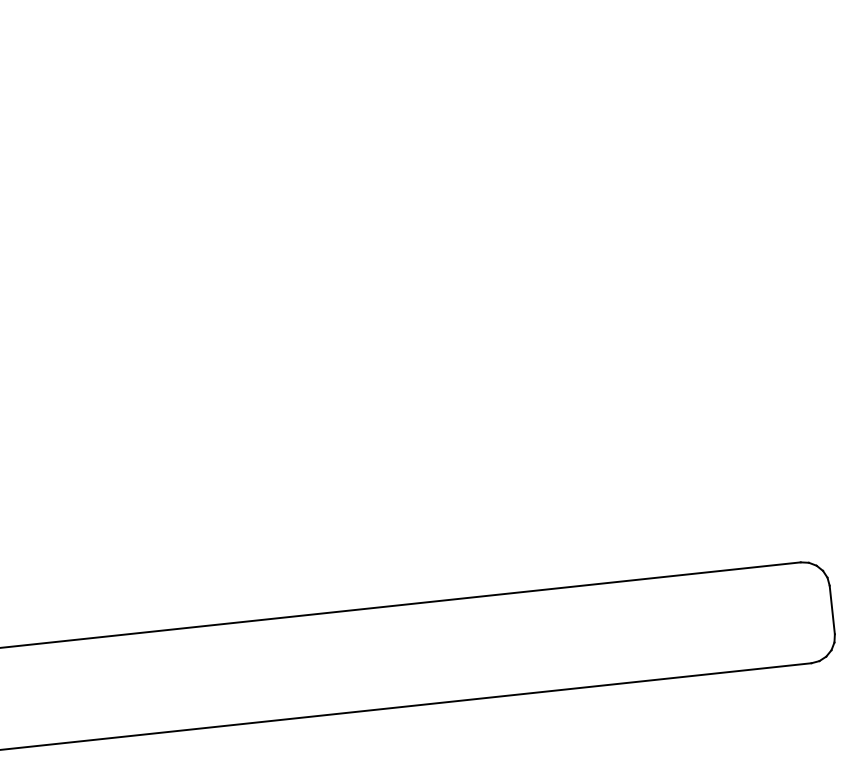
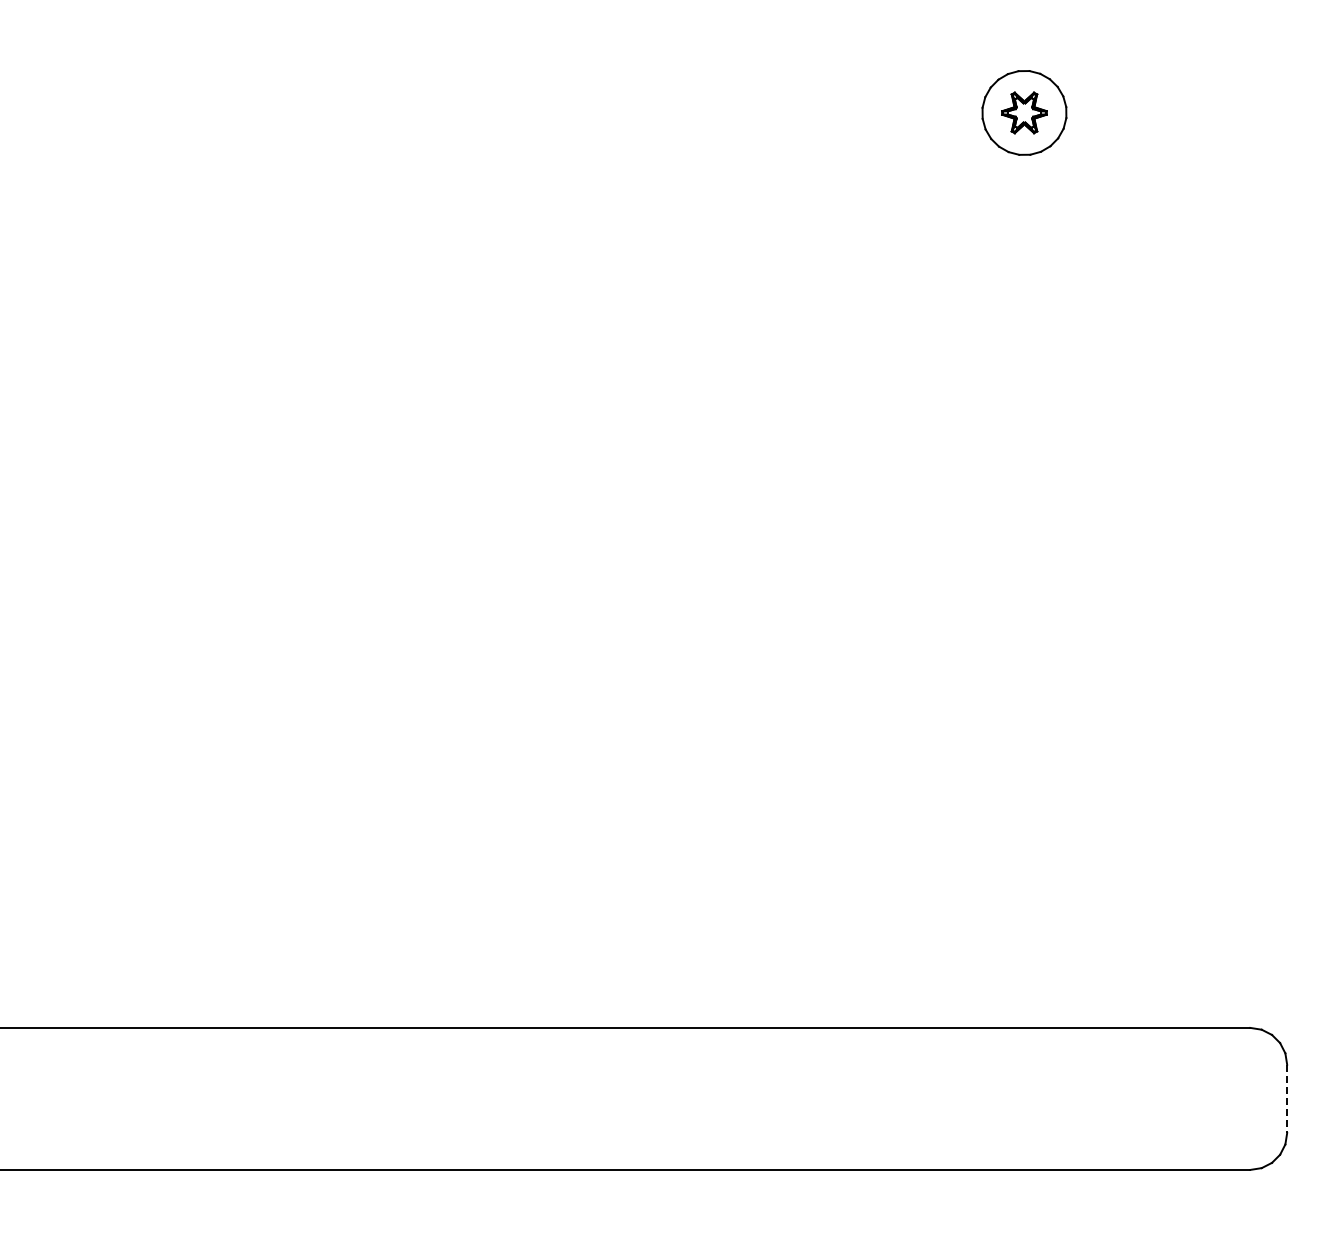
line: (832, 610) -> (1287, 1099), solid -> dashed

